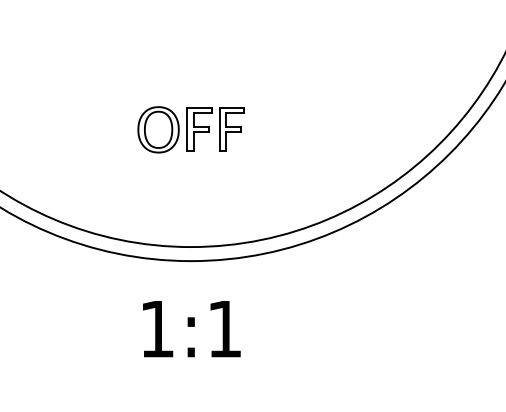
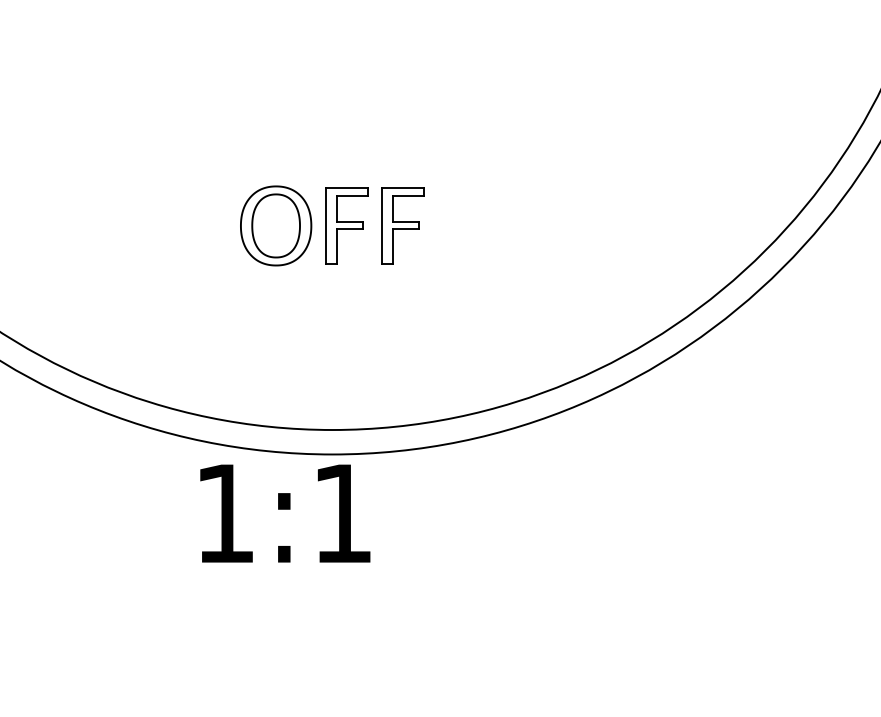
text: (191, 329) -> (284, 514), moved

